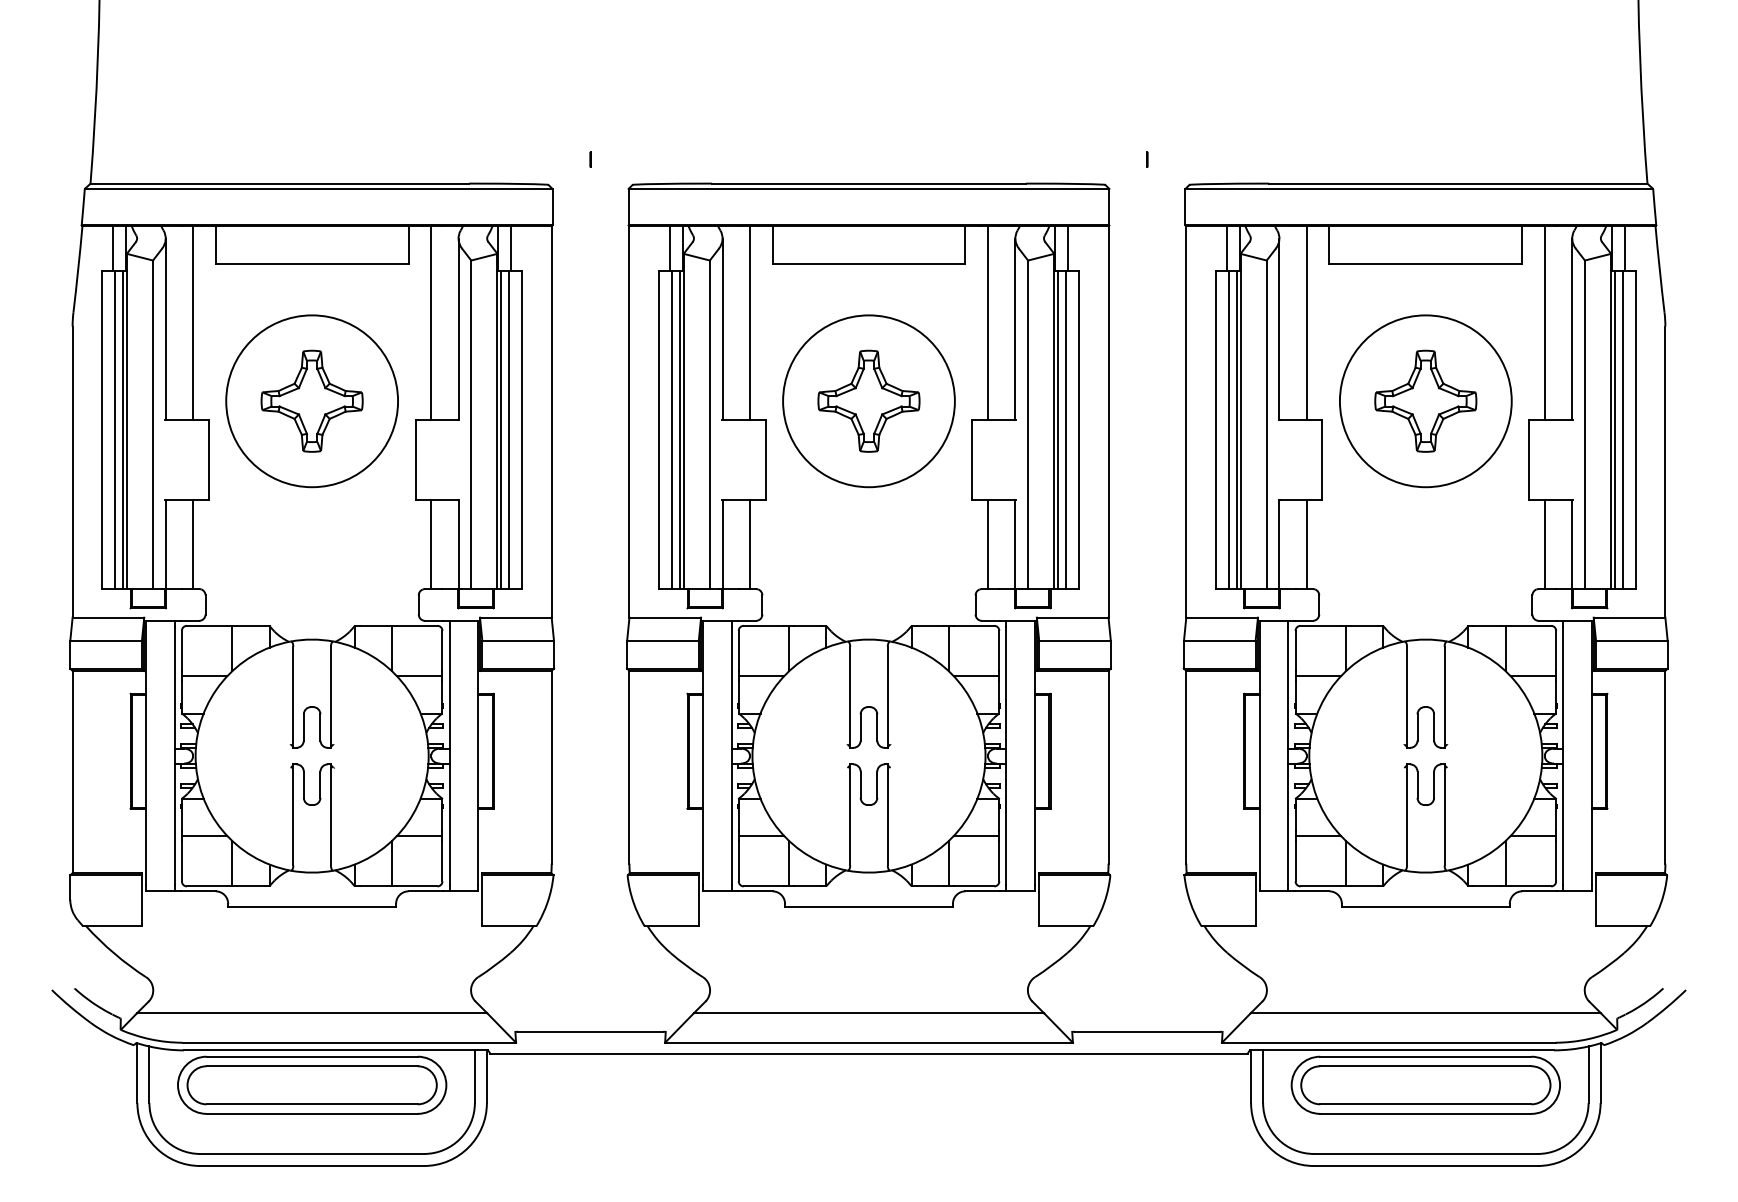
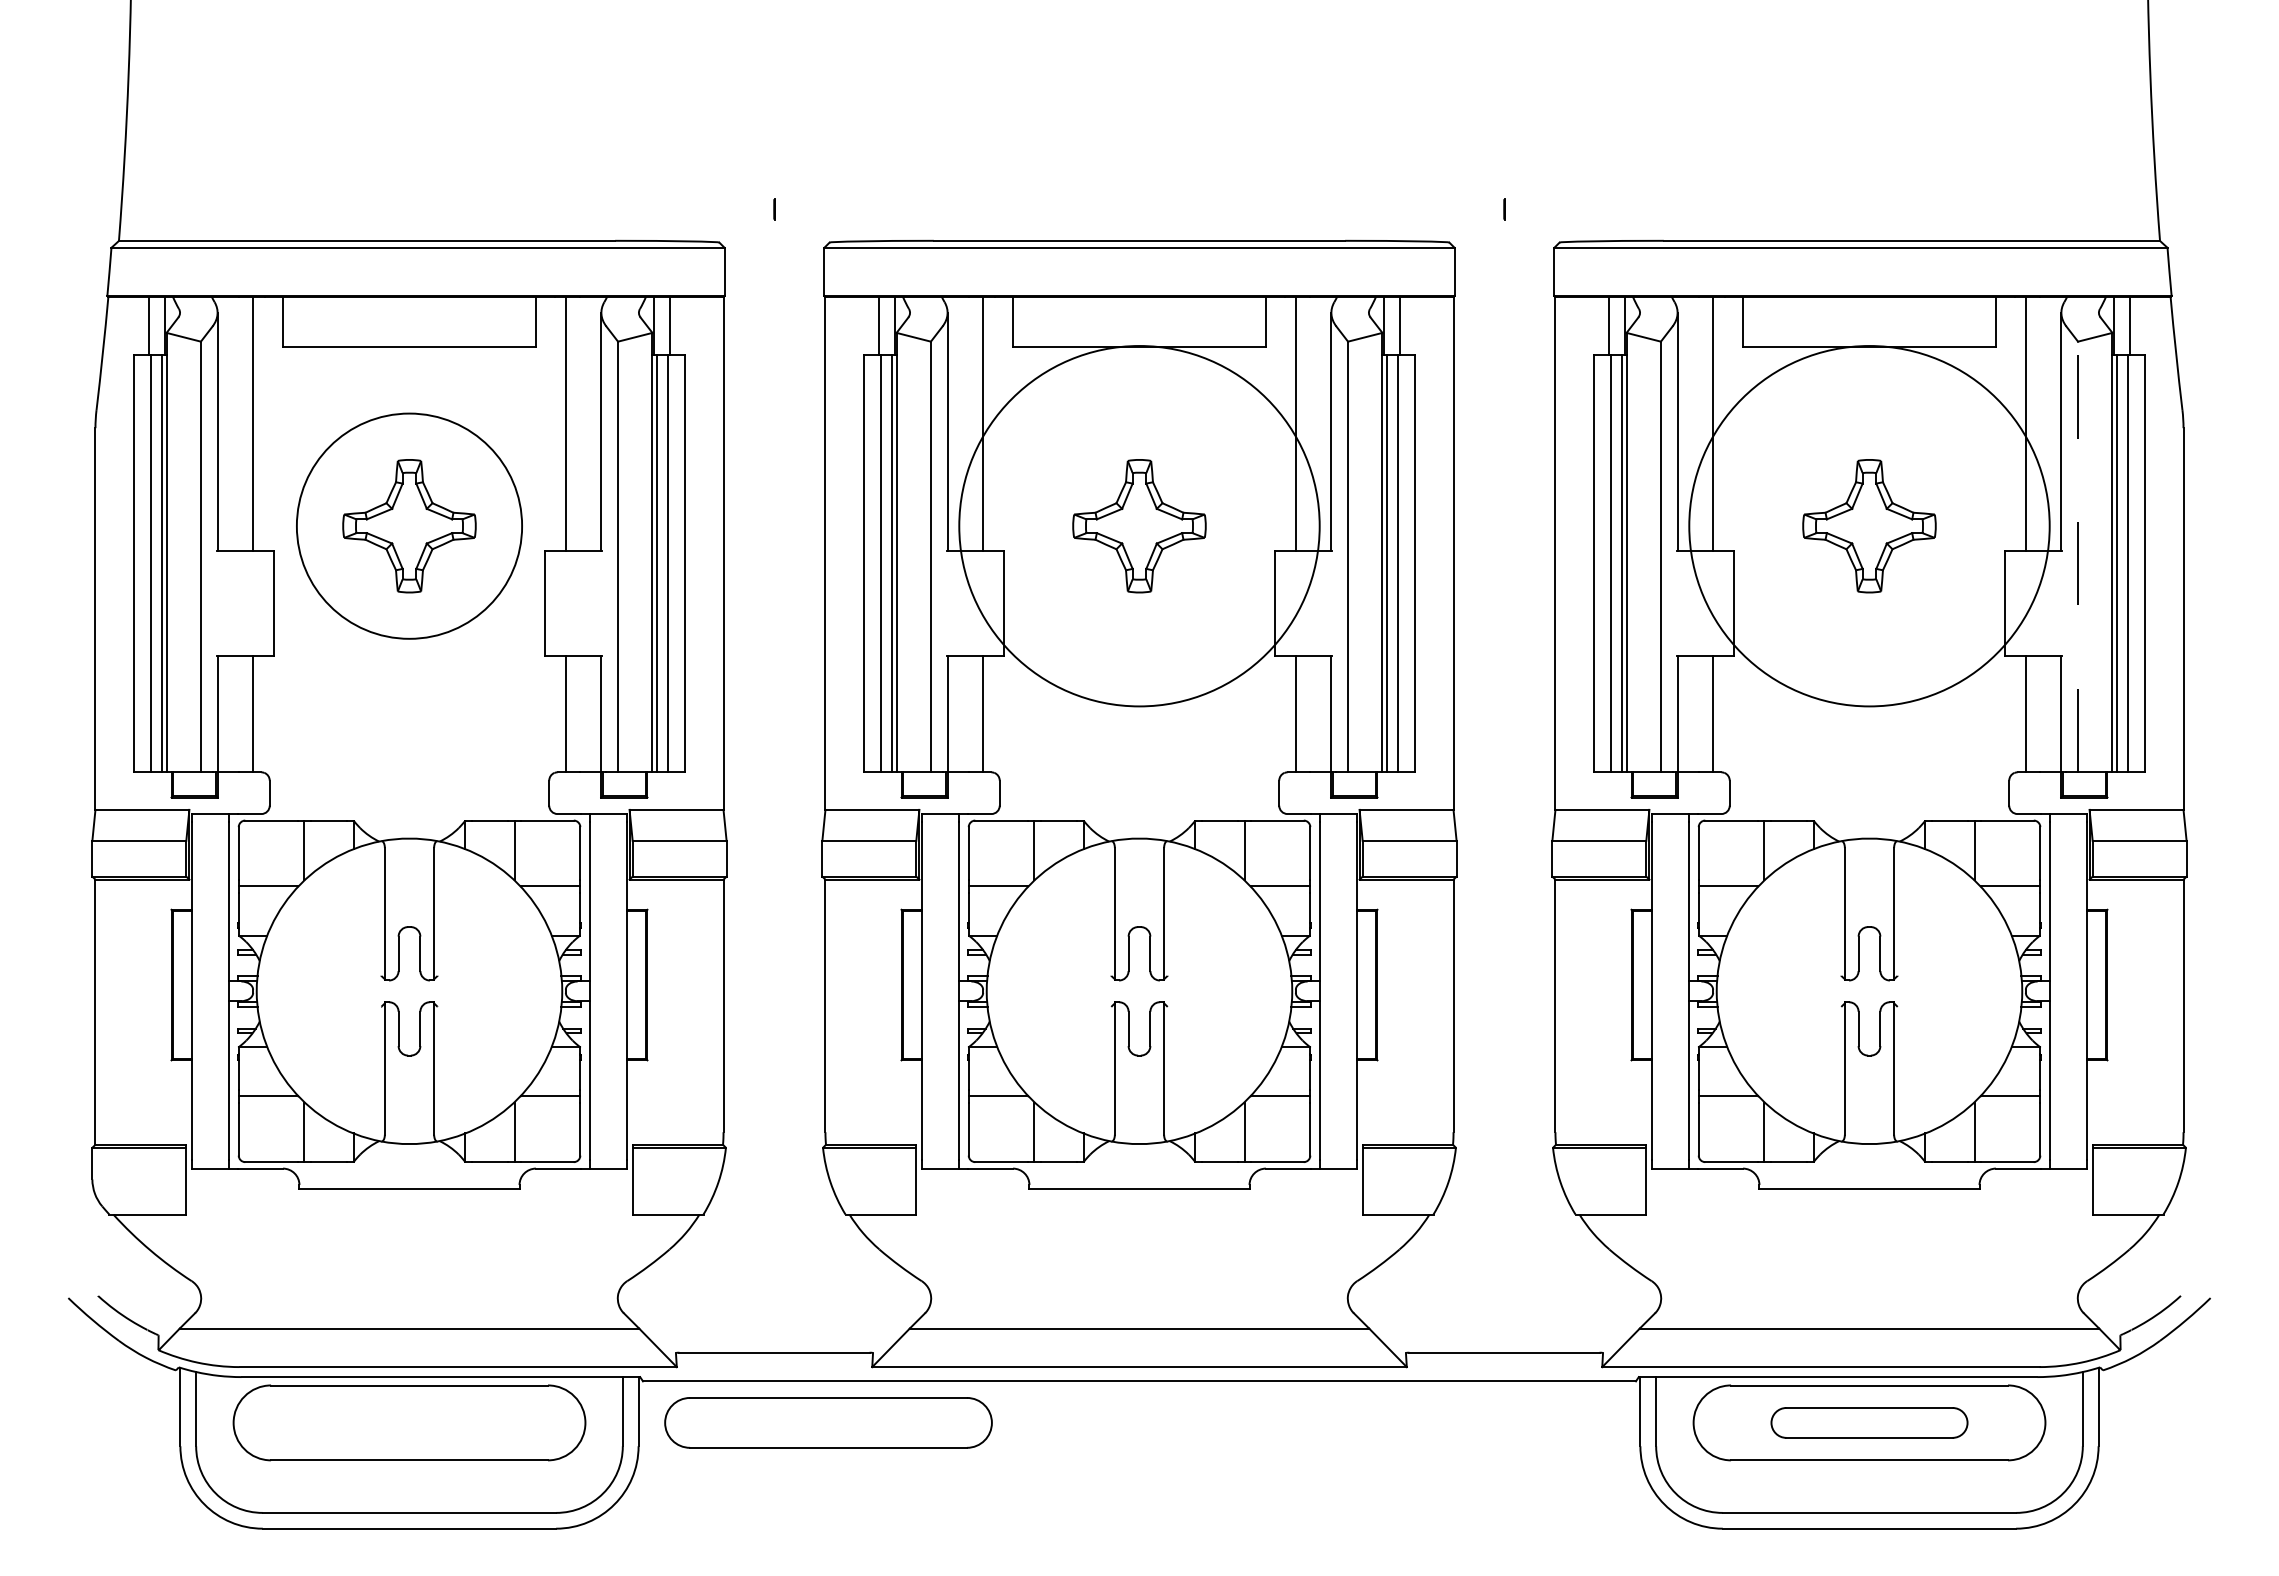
circle: (869, 400) -> (1139, 525), size x1.6
circle: (1425, 400) -> (1869, 525), size x1.6
line: (1585, 424) -> (2078, 556), solid -> dashed
part: (312, 1084) -> (828, 1422), moved
part: (1425, 1084) -> (1869, 1422), size x0.6

